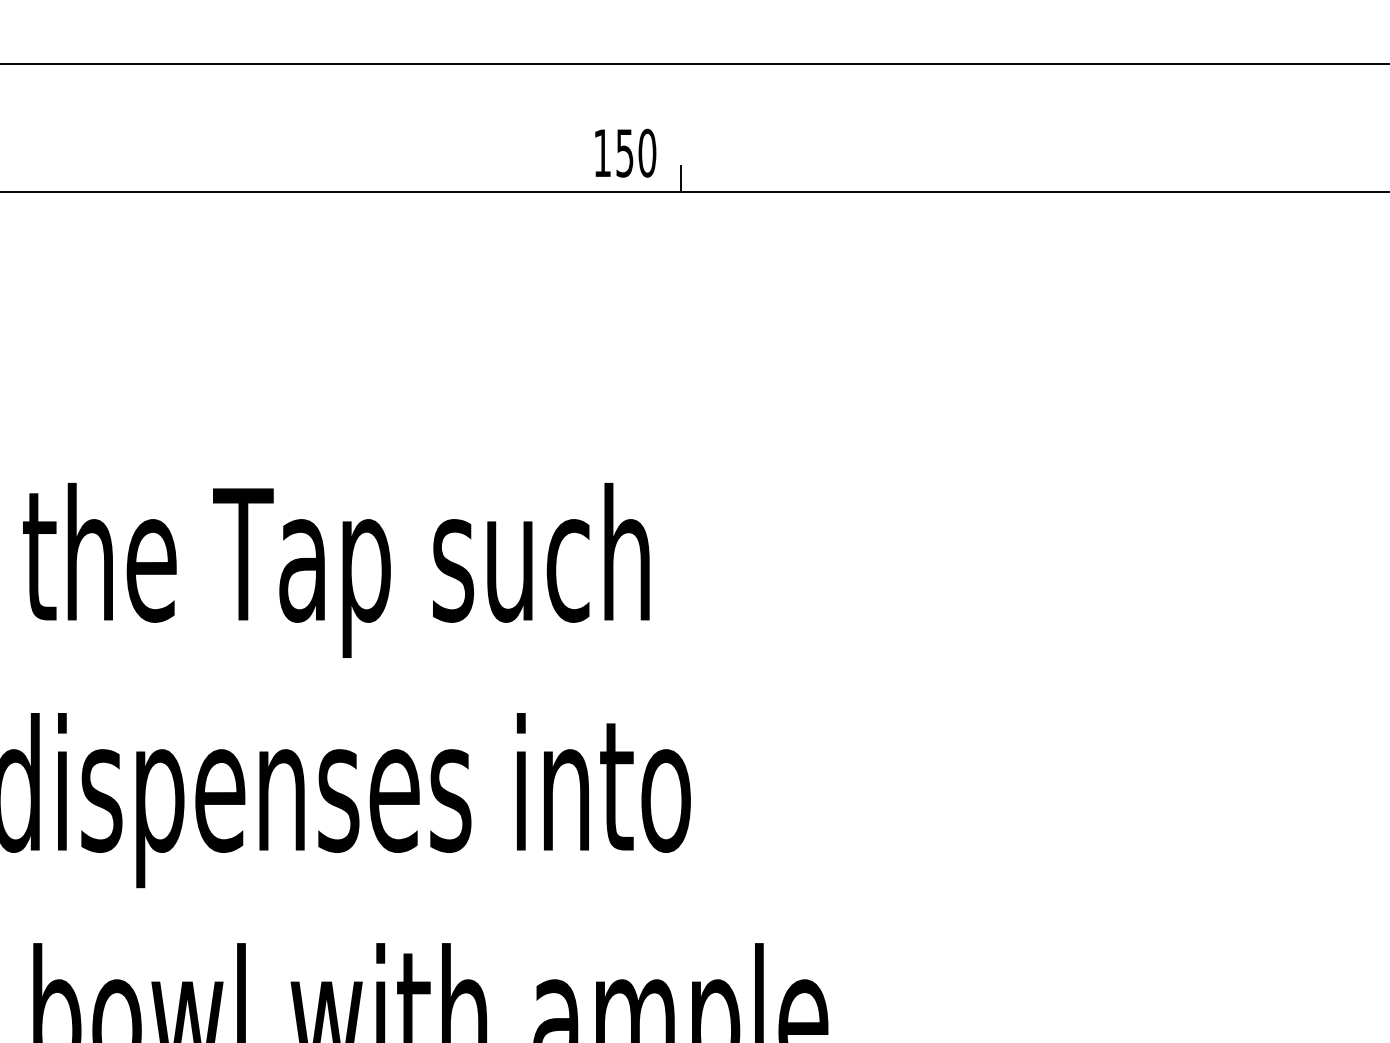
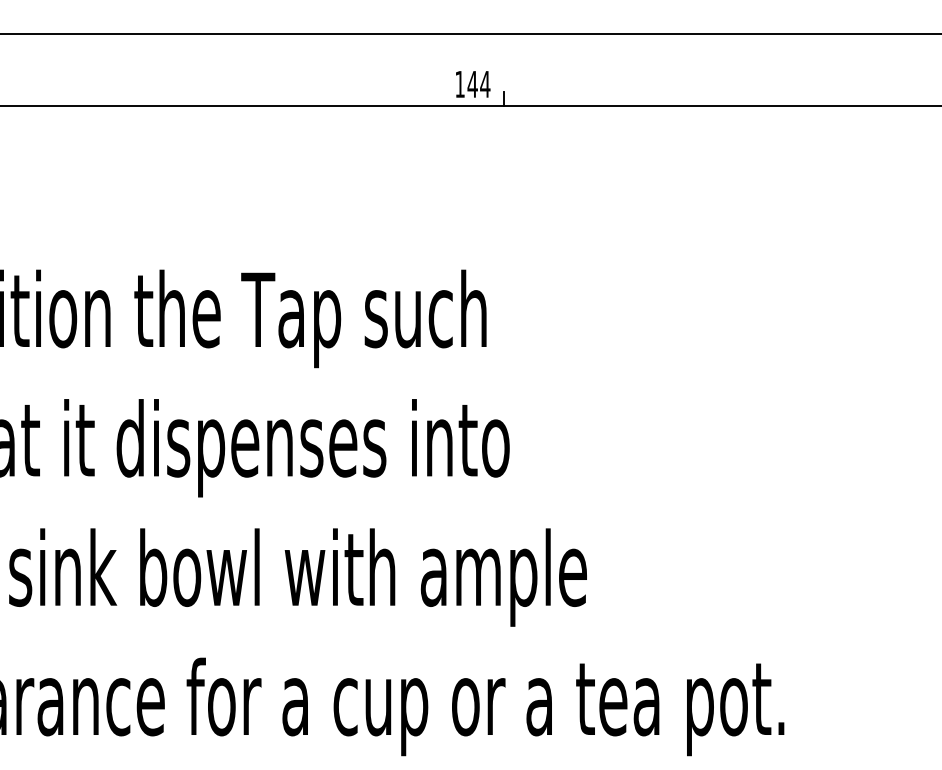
text: (635, 153) -> (478, 84), 150 -> 144

